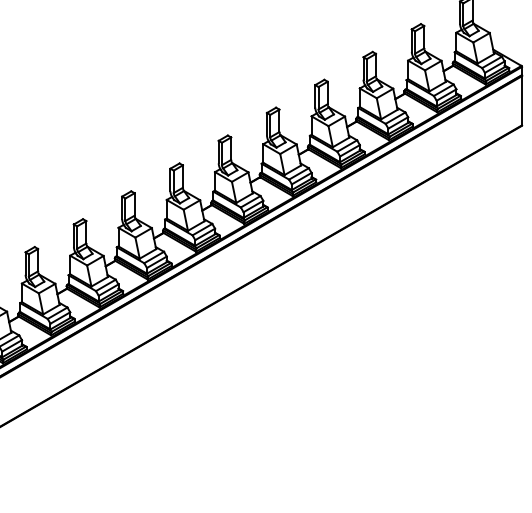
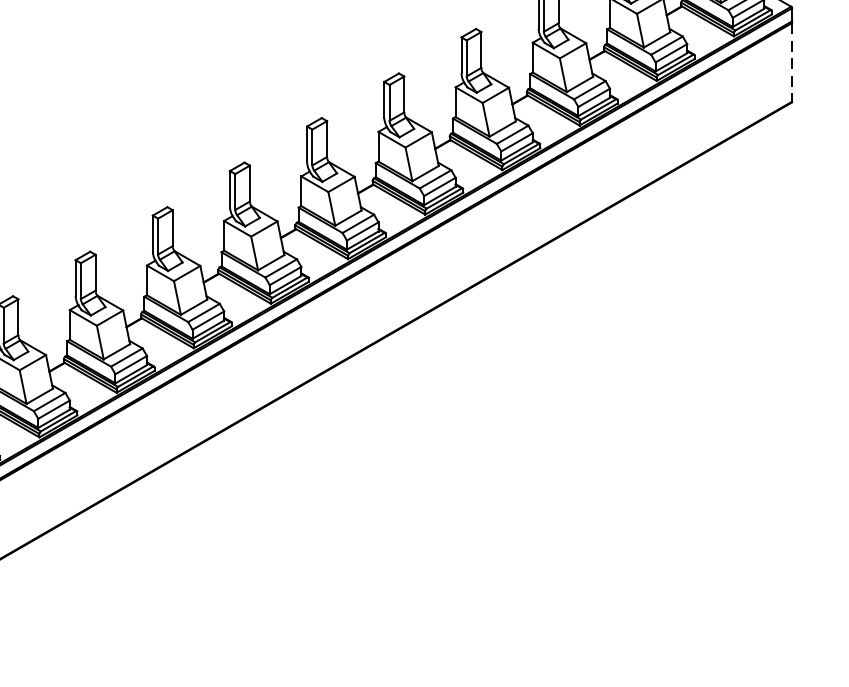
line: (522, 100) -> (792, 61), solid -> dashed

